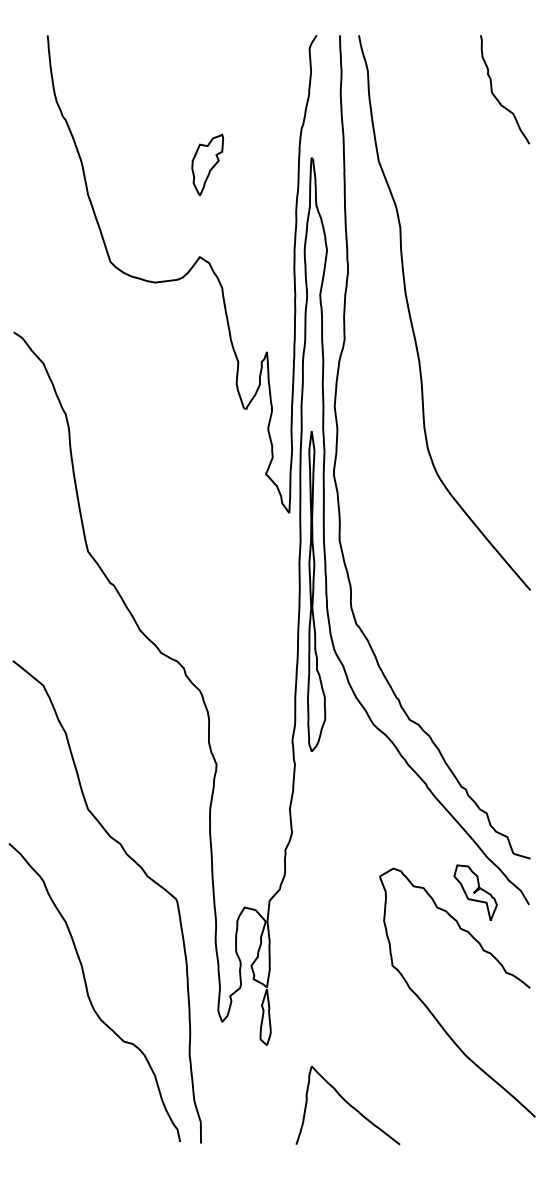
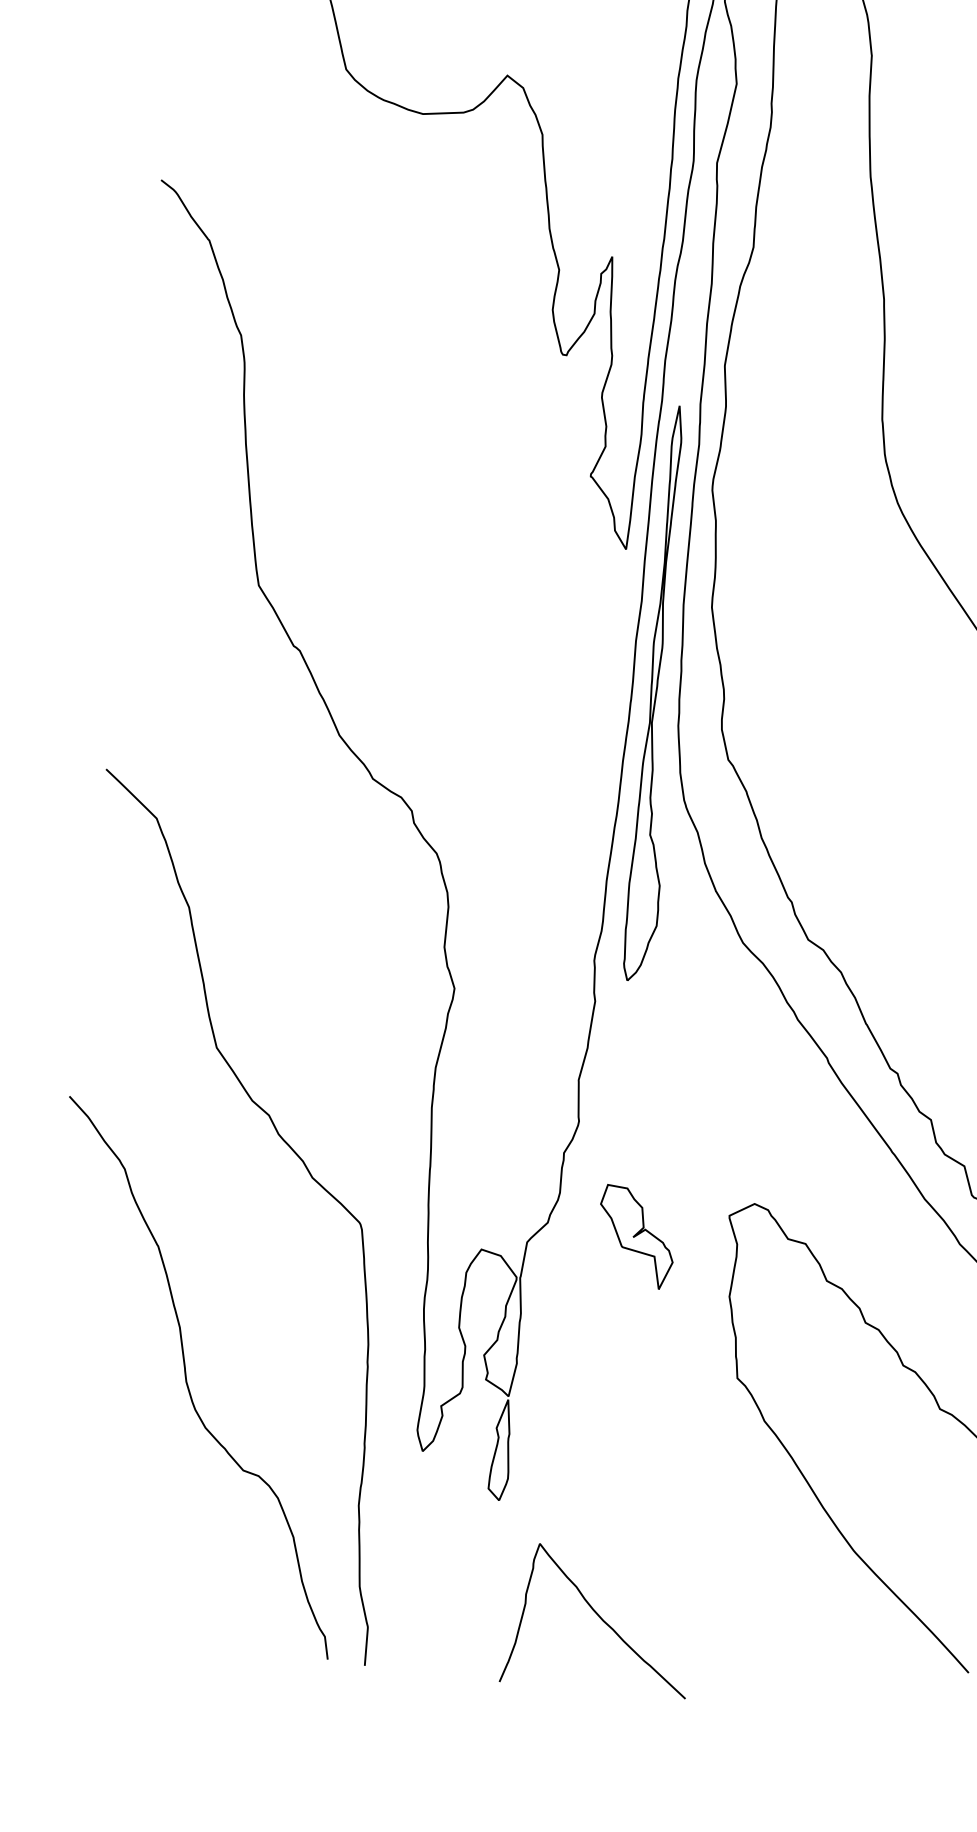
part: (475, 892) -> (636, 1236), moved
curve: (347, 1104) -> (597, 1618), moved

